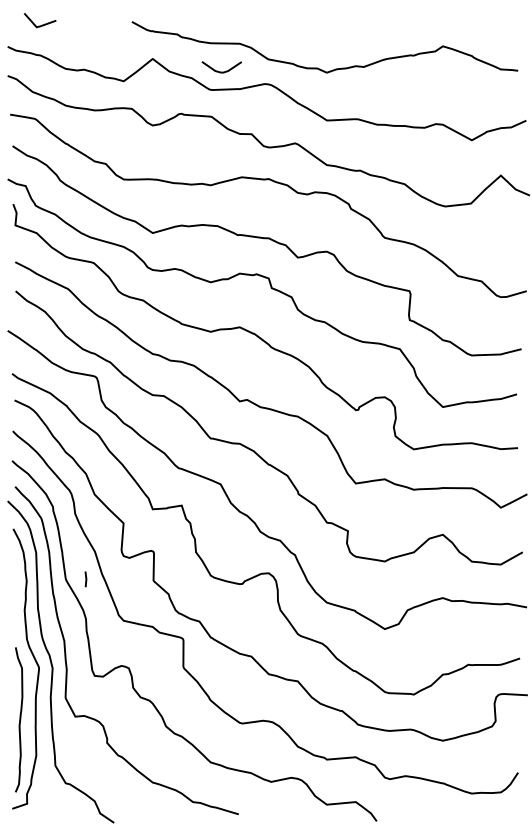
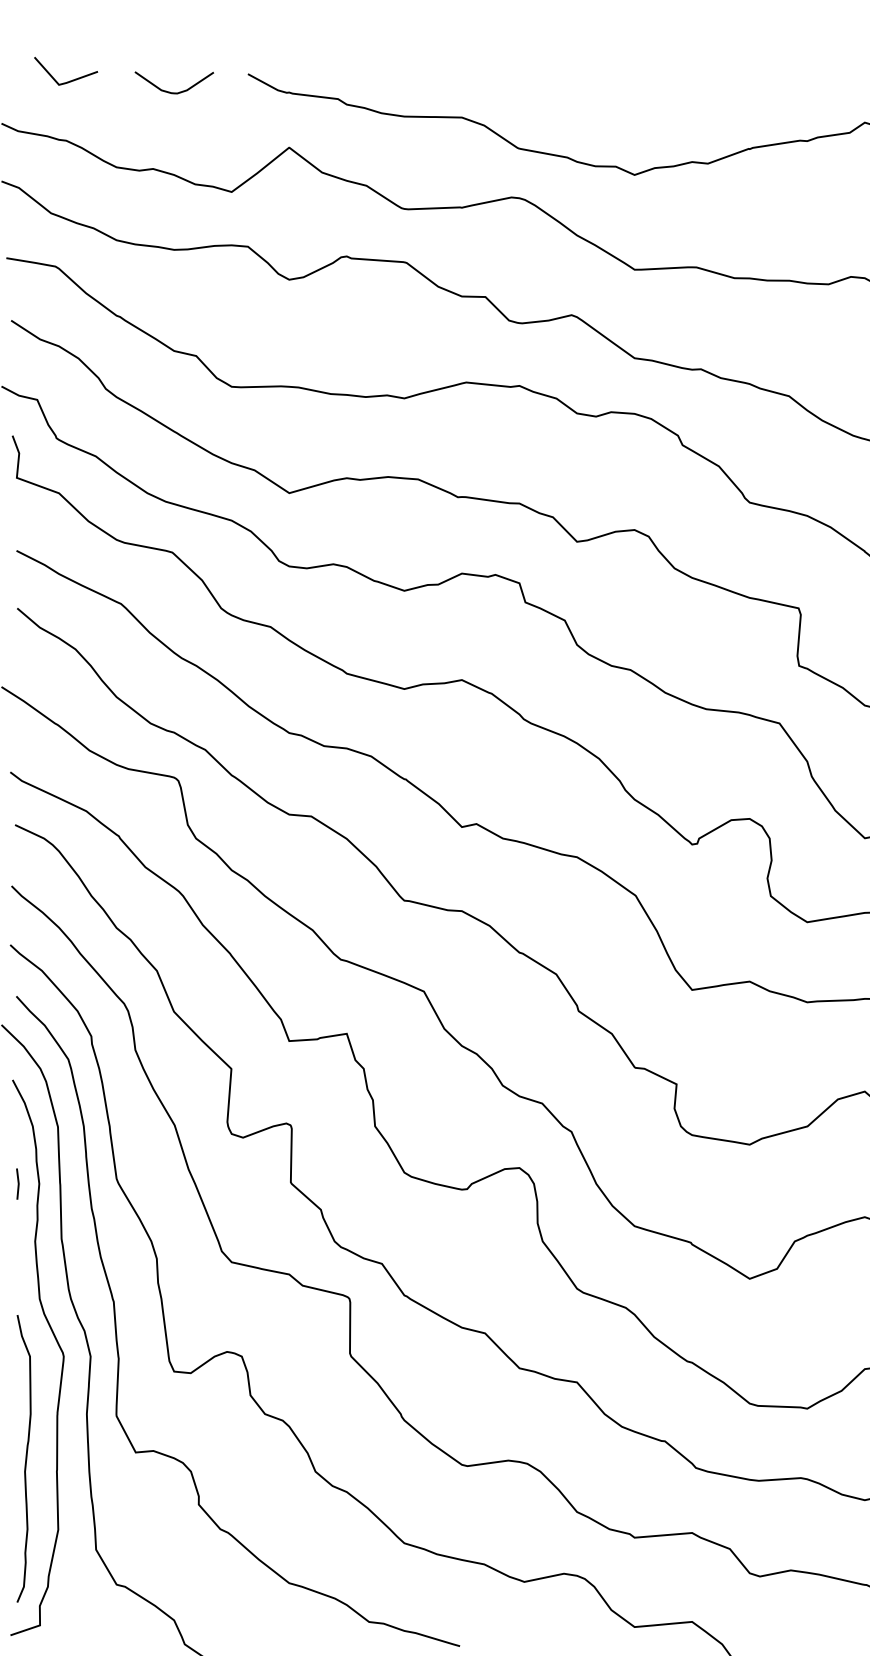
curve: (221, 71) -> (173, 91), moved
line: (85, 579) -> (16, 1184), moved

